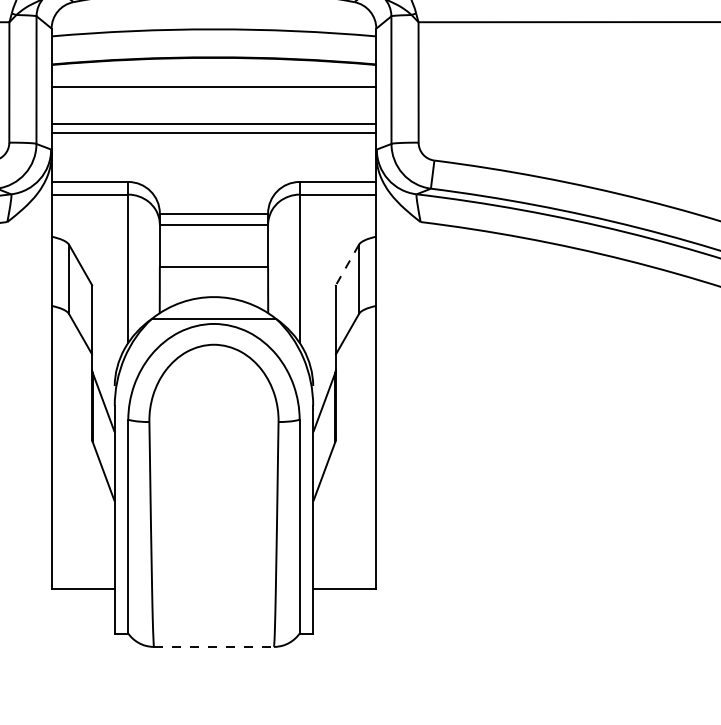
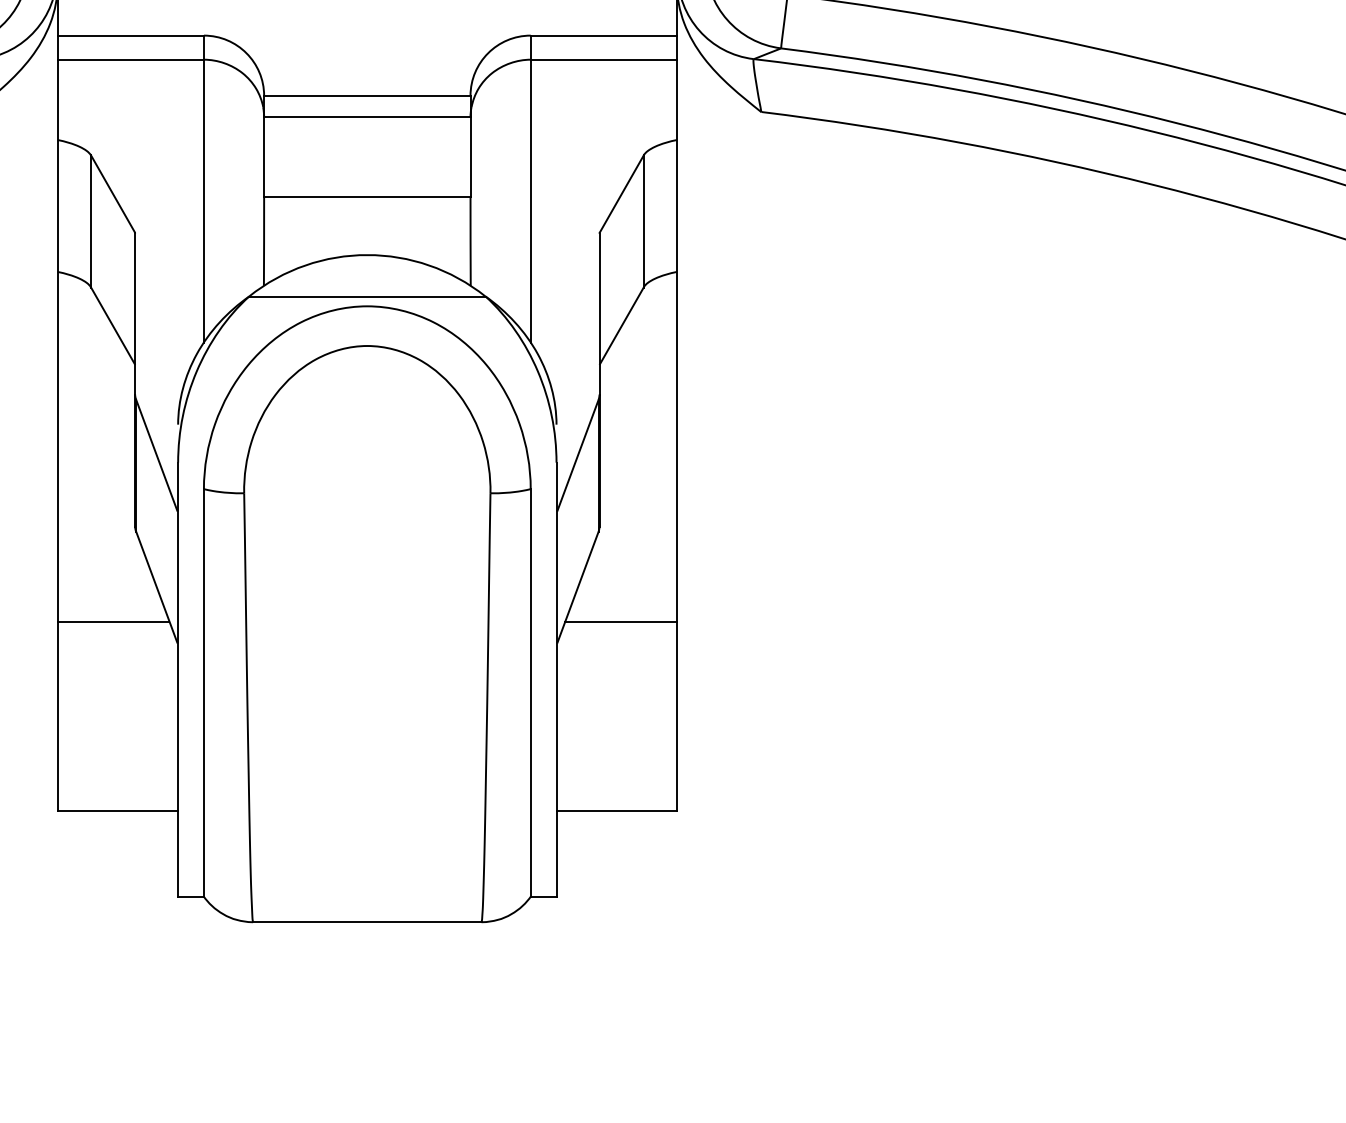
line: (347, 265) -> (621, 194), dashed -> solid
line: (80, 489) -> (112, 621), added
line: (346, 489) -> (620, 621), added
line: (213, 646) -> (366, 921), dashed -> solid

